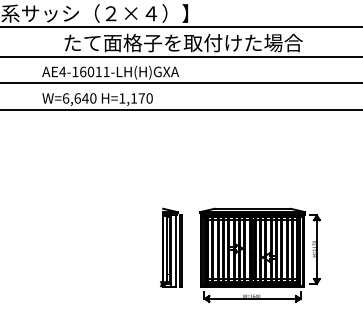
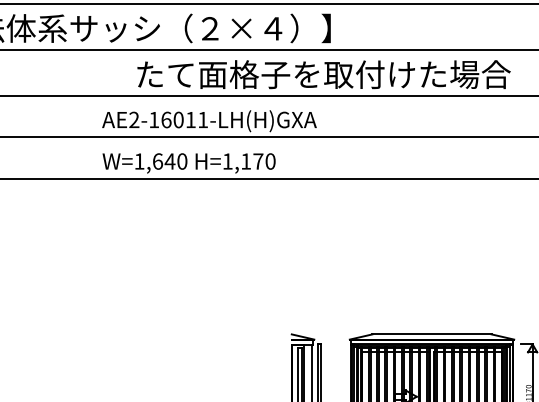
text: (62, 71) -> (134, 119), AE4-16011-LH(H)GXA -> AE2-16011-LH(H)GXA
text: (66, 98) -> (140, 161), W=6,640 -> W=1,640

